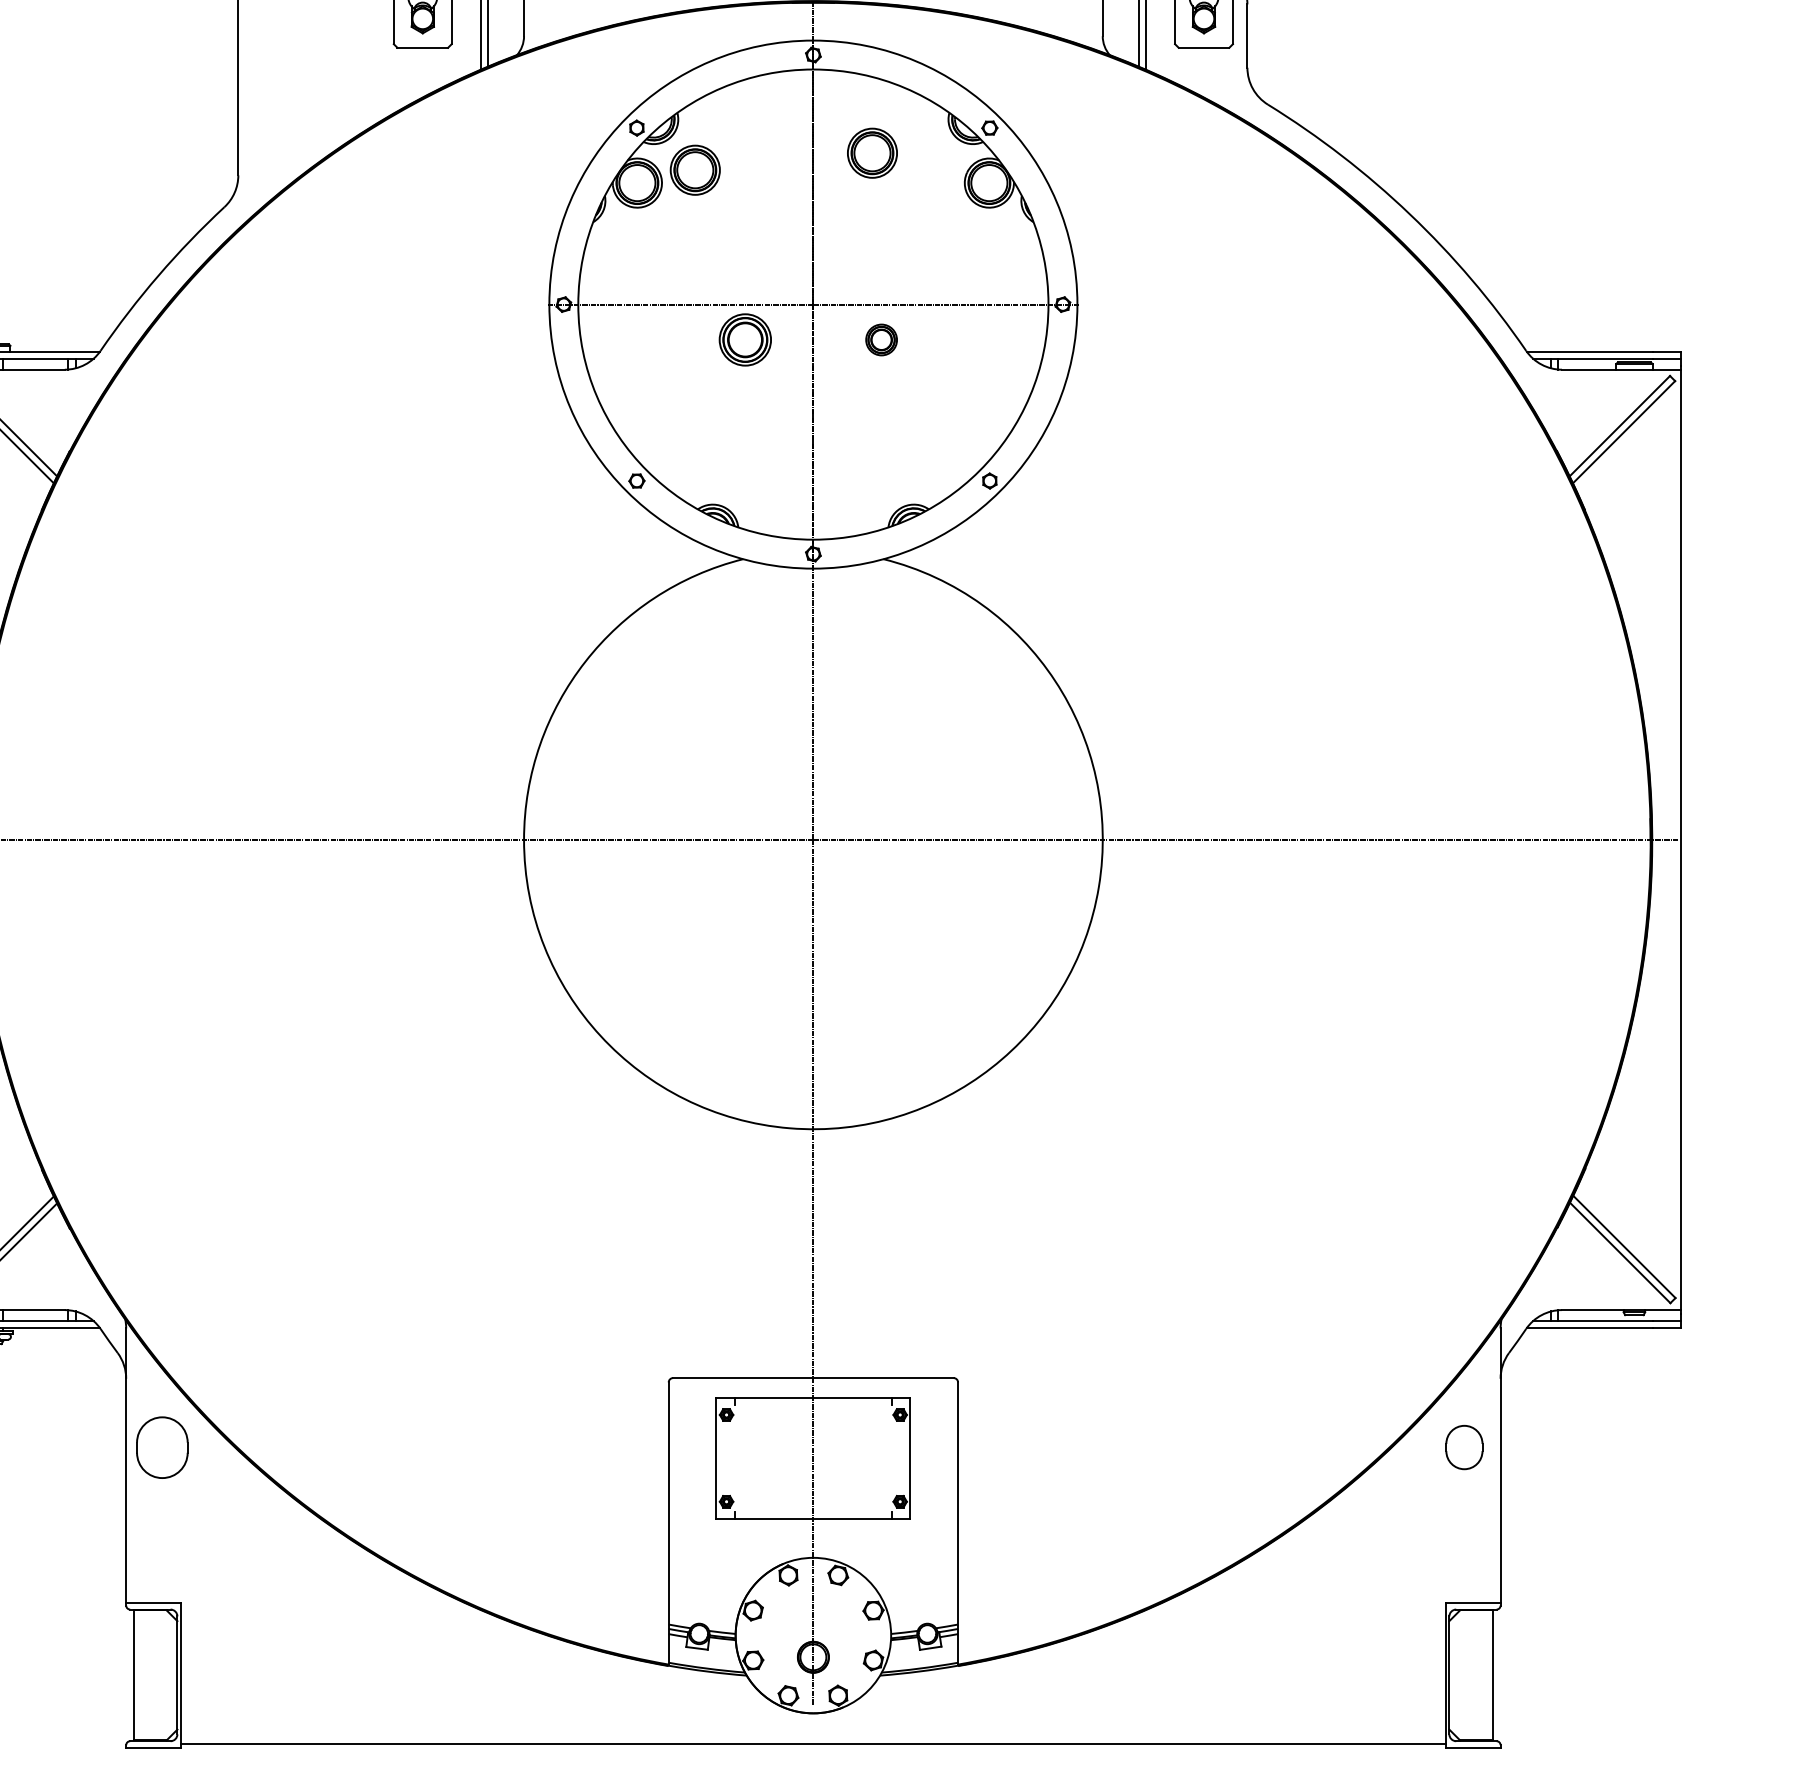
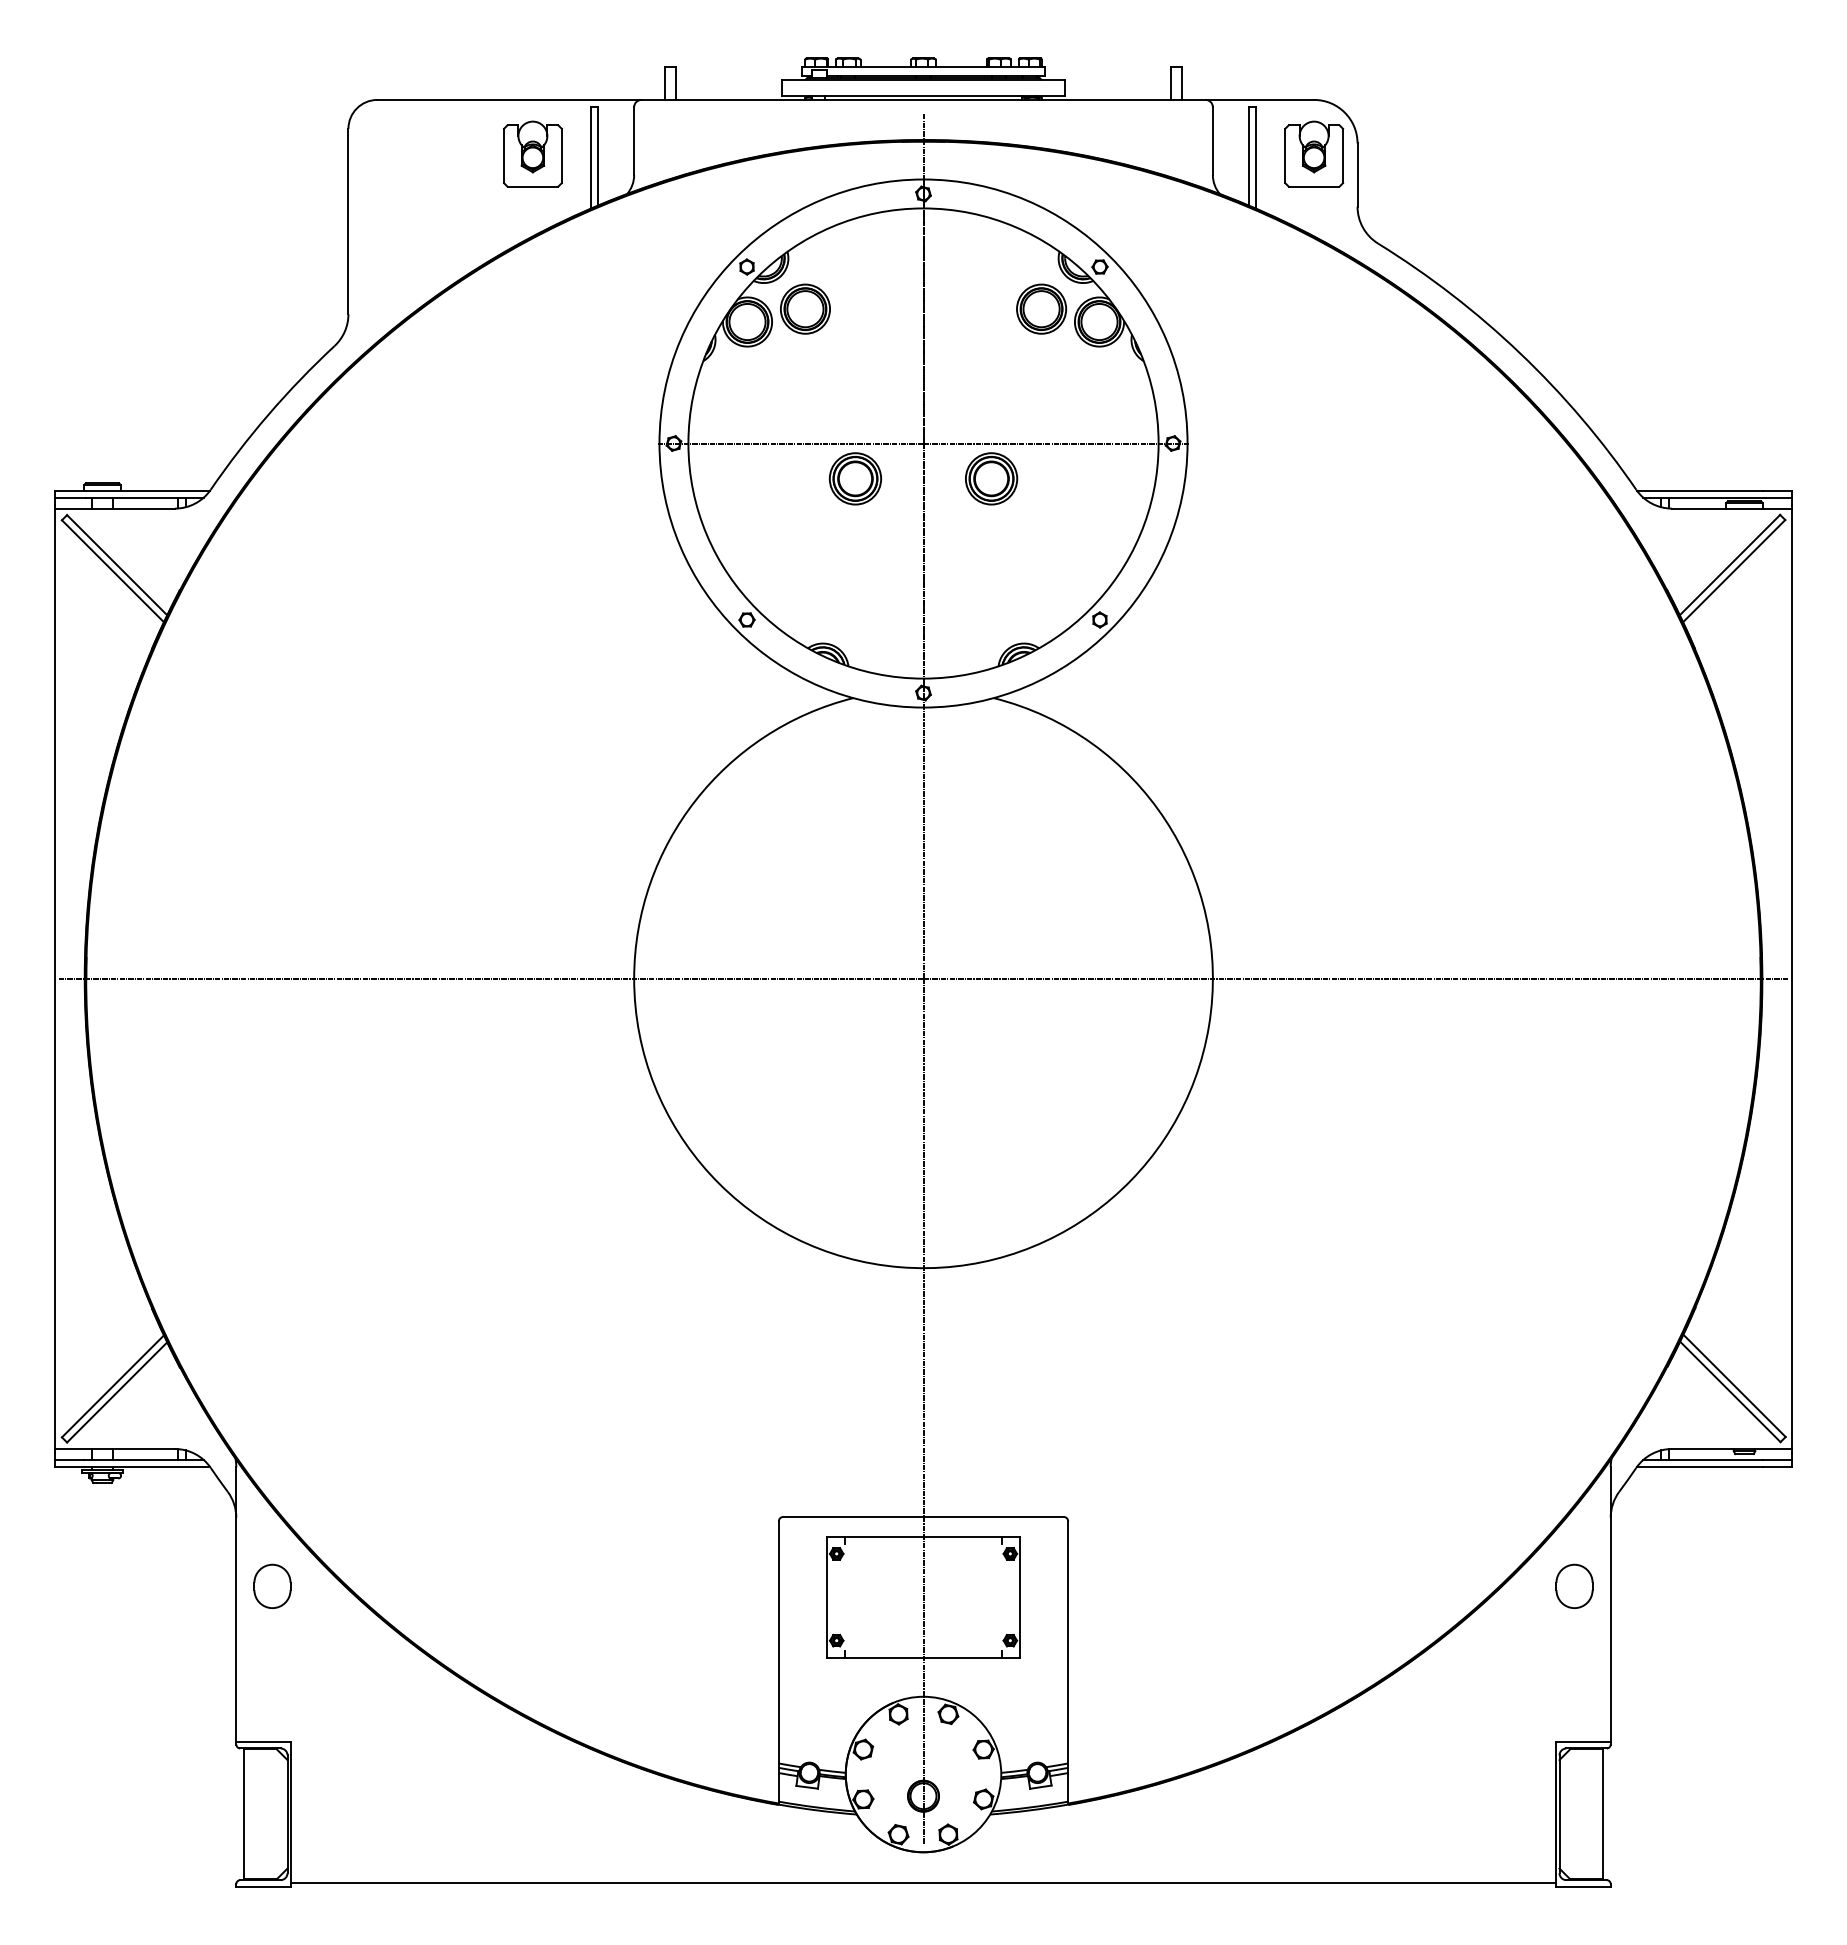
part: (872, 152) -> (1041, 308), moved
part: (881, 339) -> (991, 478), size x1.67
part: (162, 1446) -> (272, 1585), size x0.71

